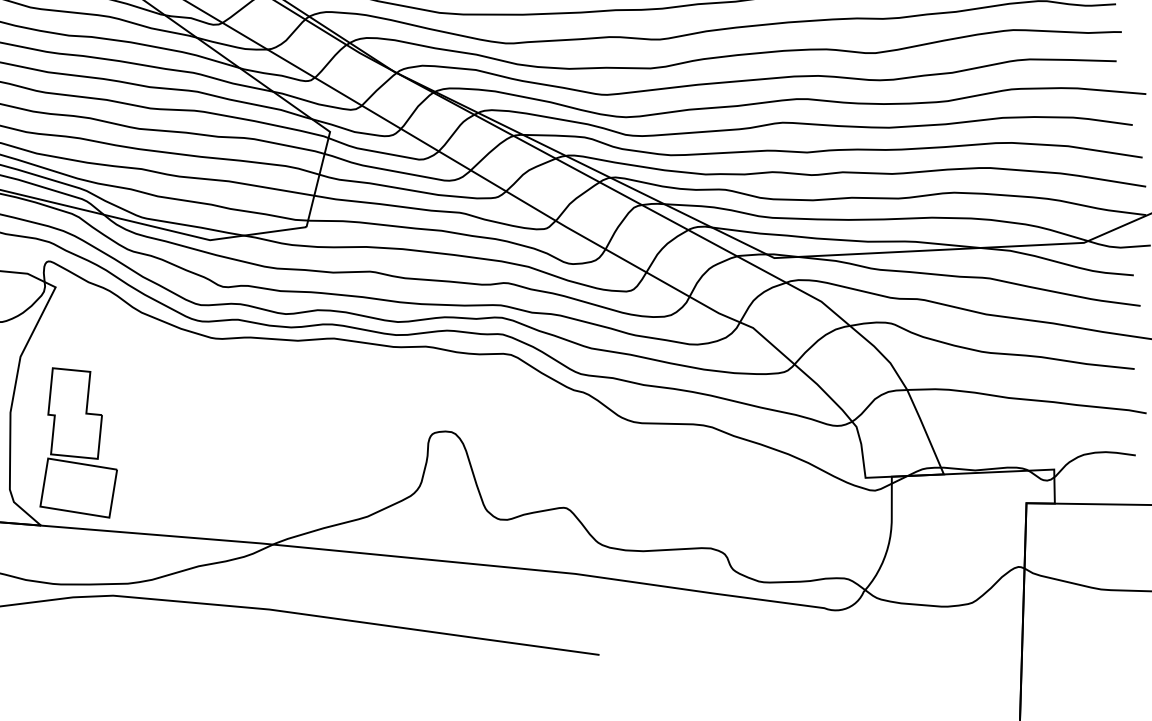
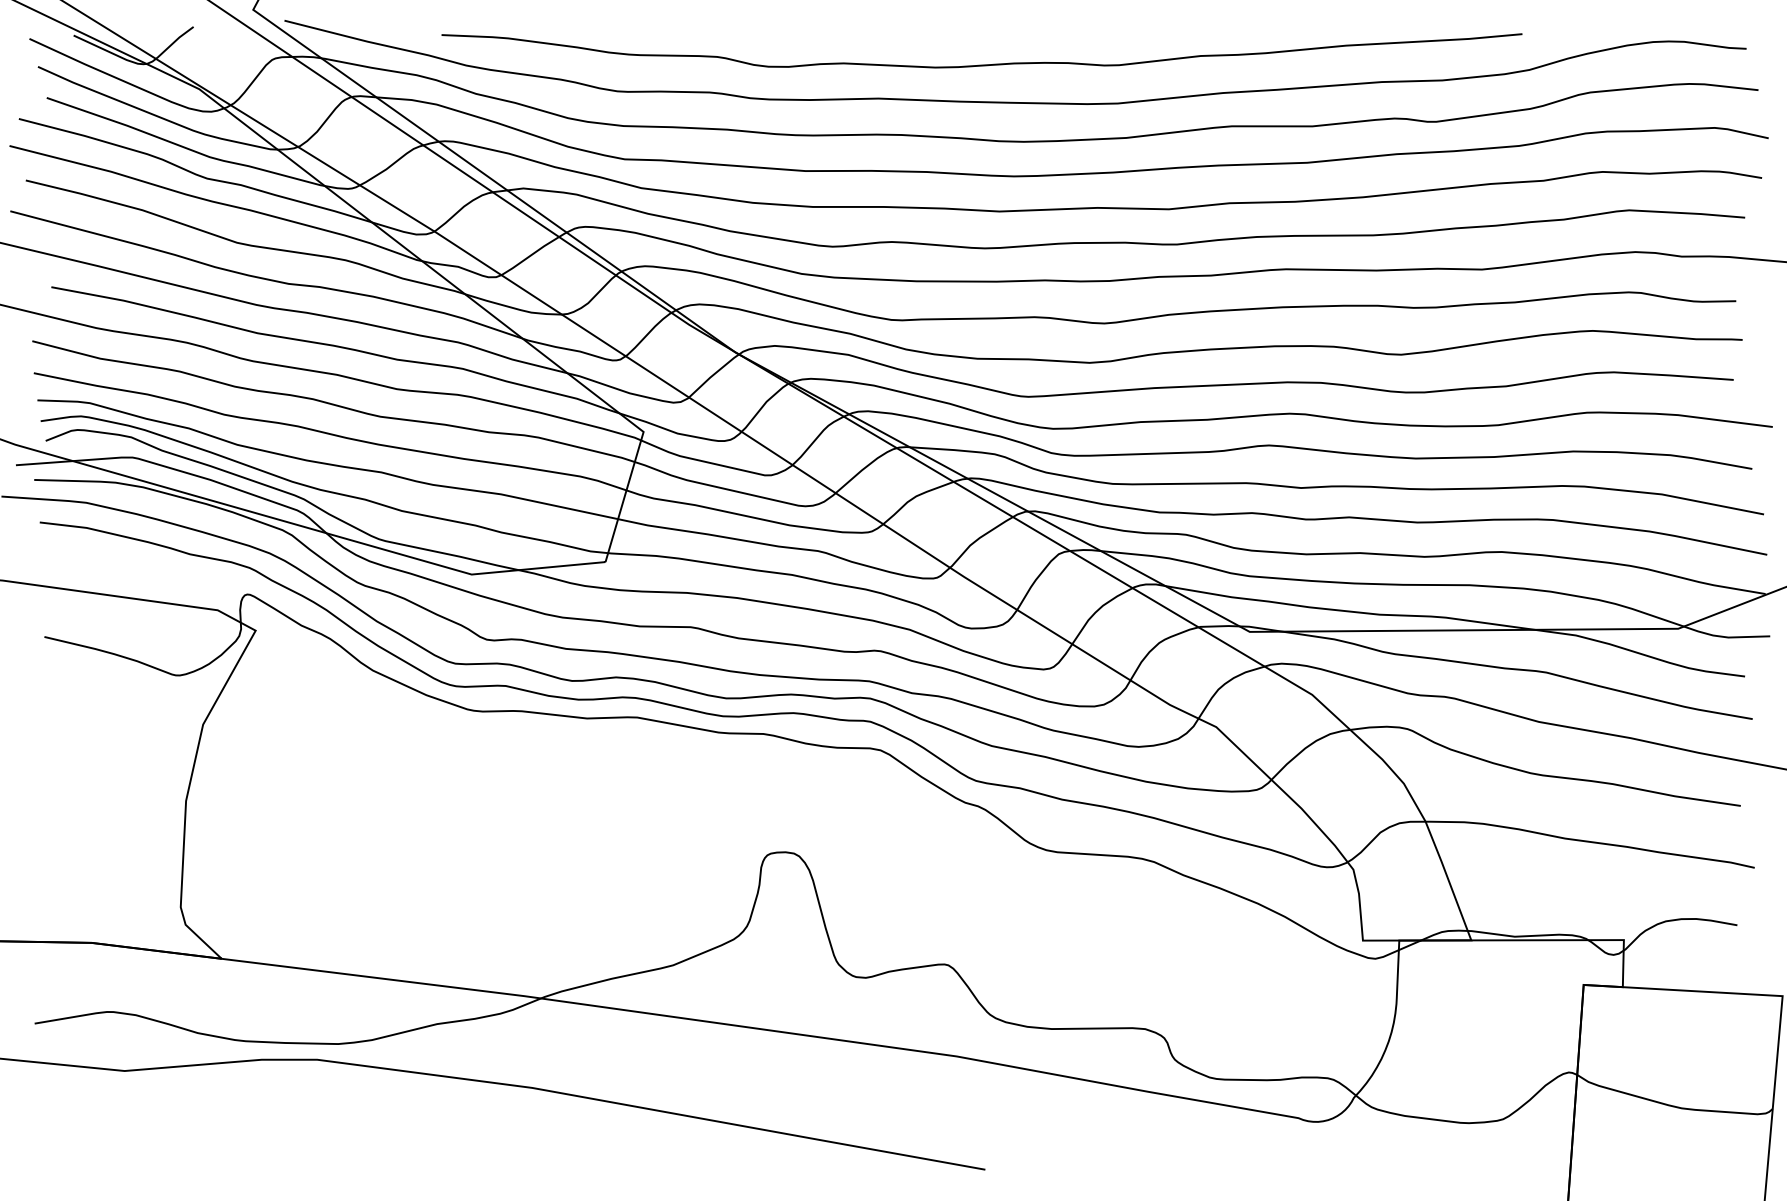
part: (76, 442) -> (275, 846), removed

